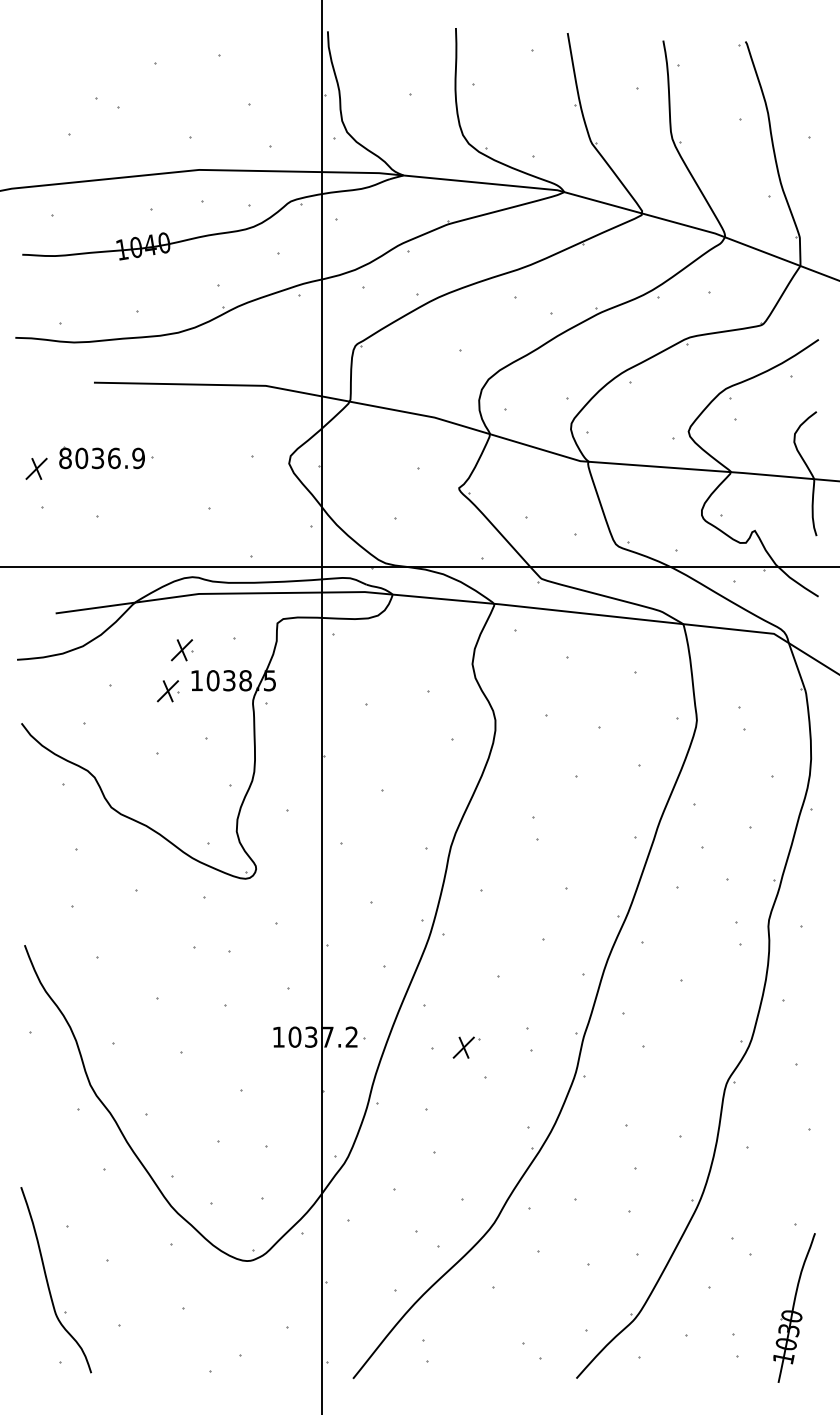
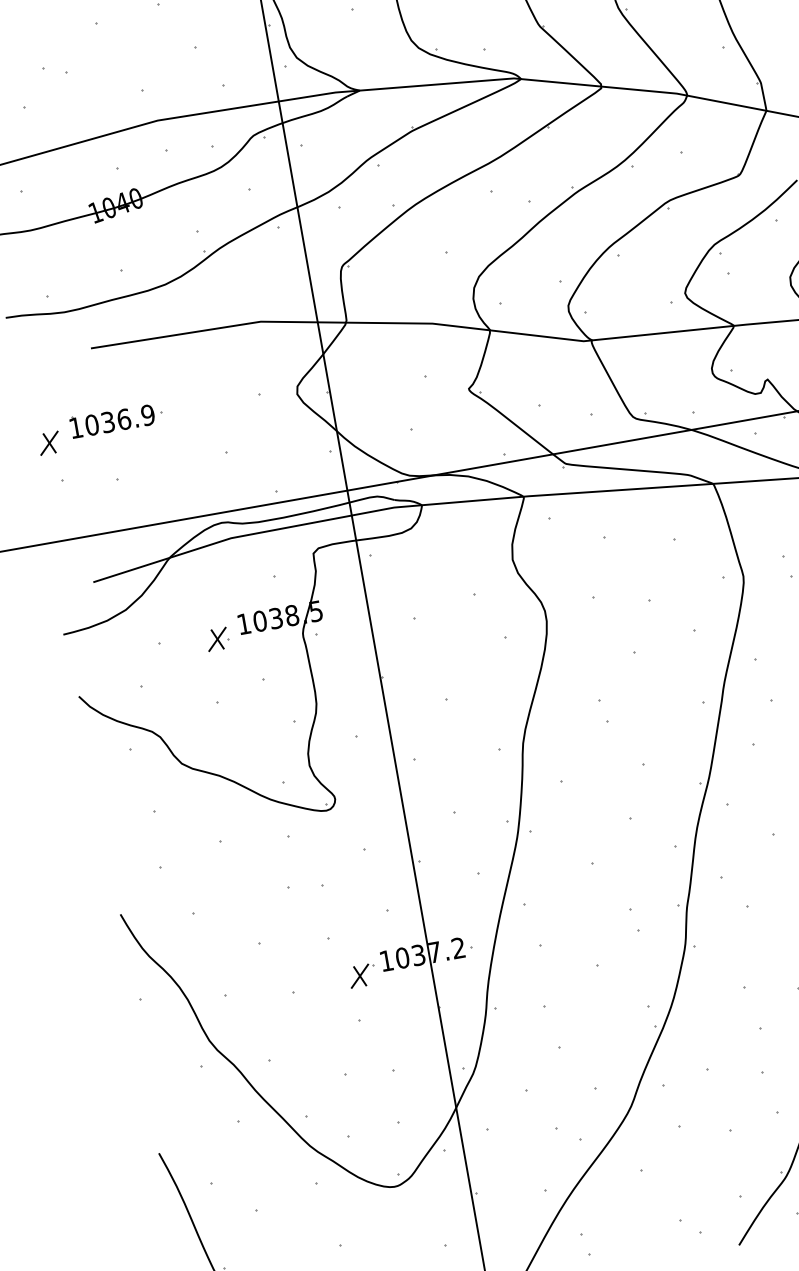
text: (65, 458) -> (76, 428), 8036.9 -> 1036.9
part: (181, 650) -> (223, 596), removed
part: (466, 1047) -> (362, 975), moved

